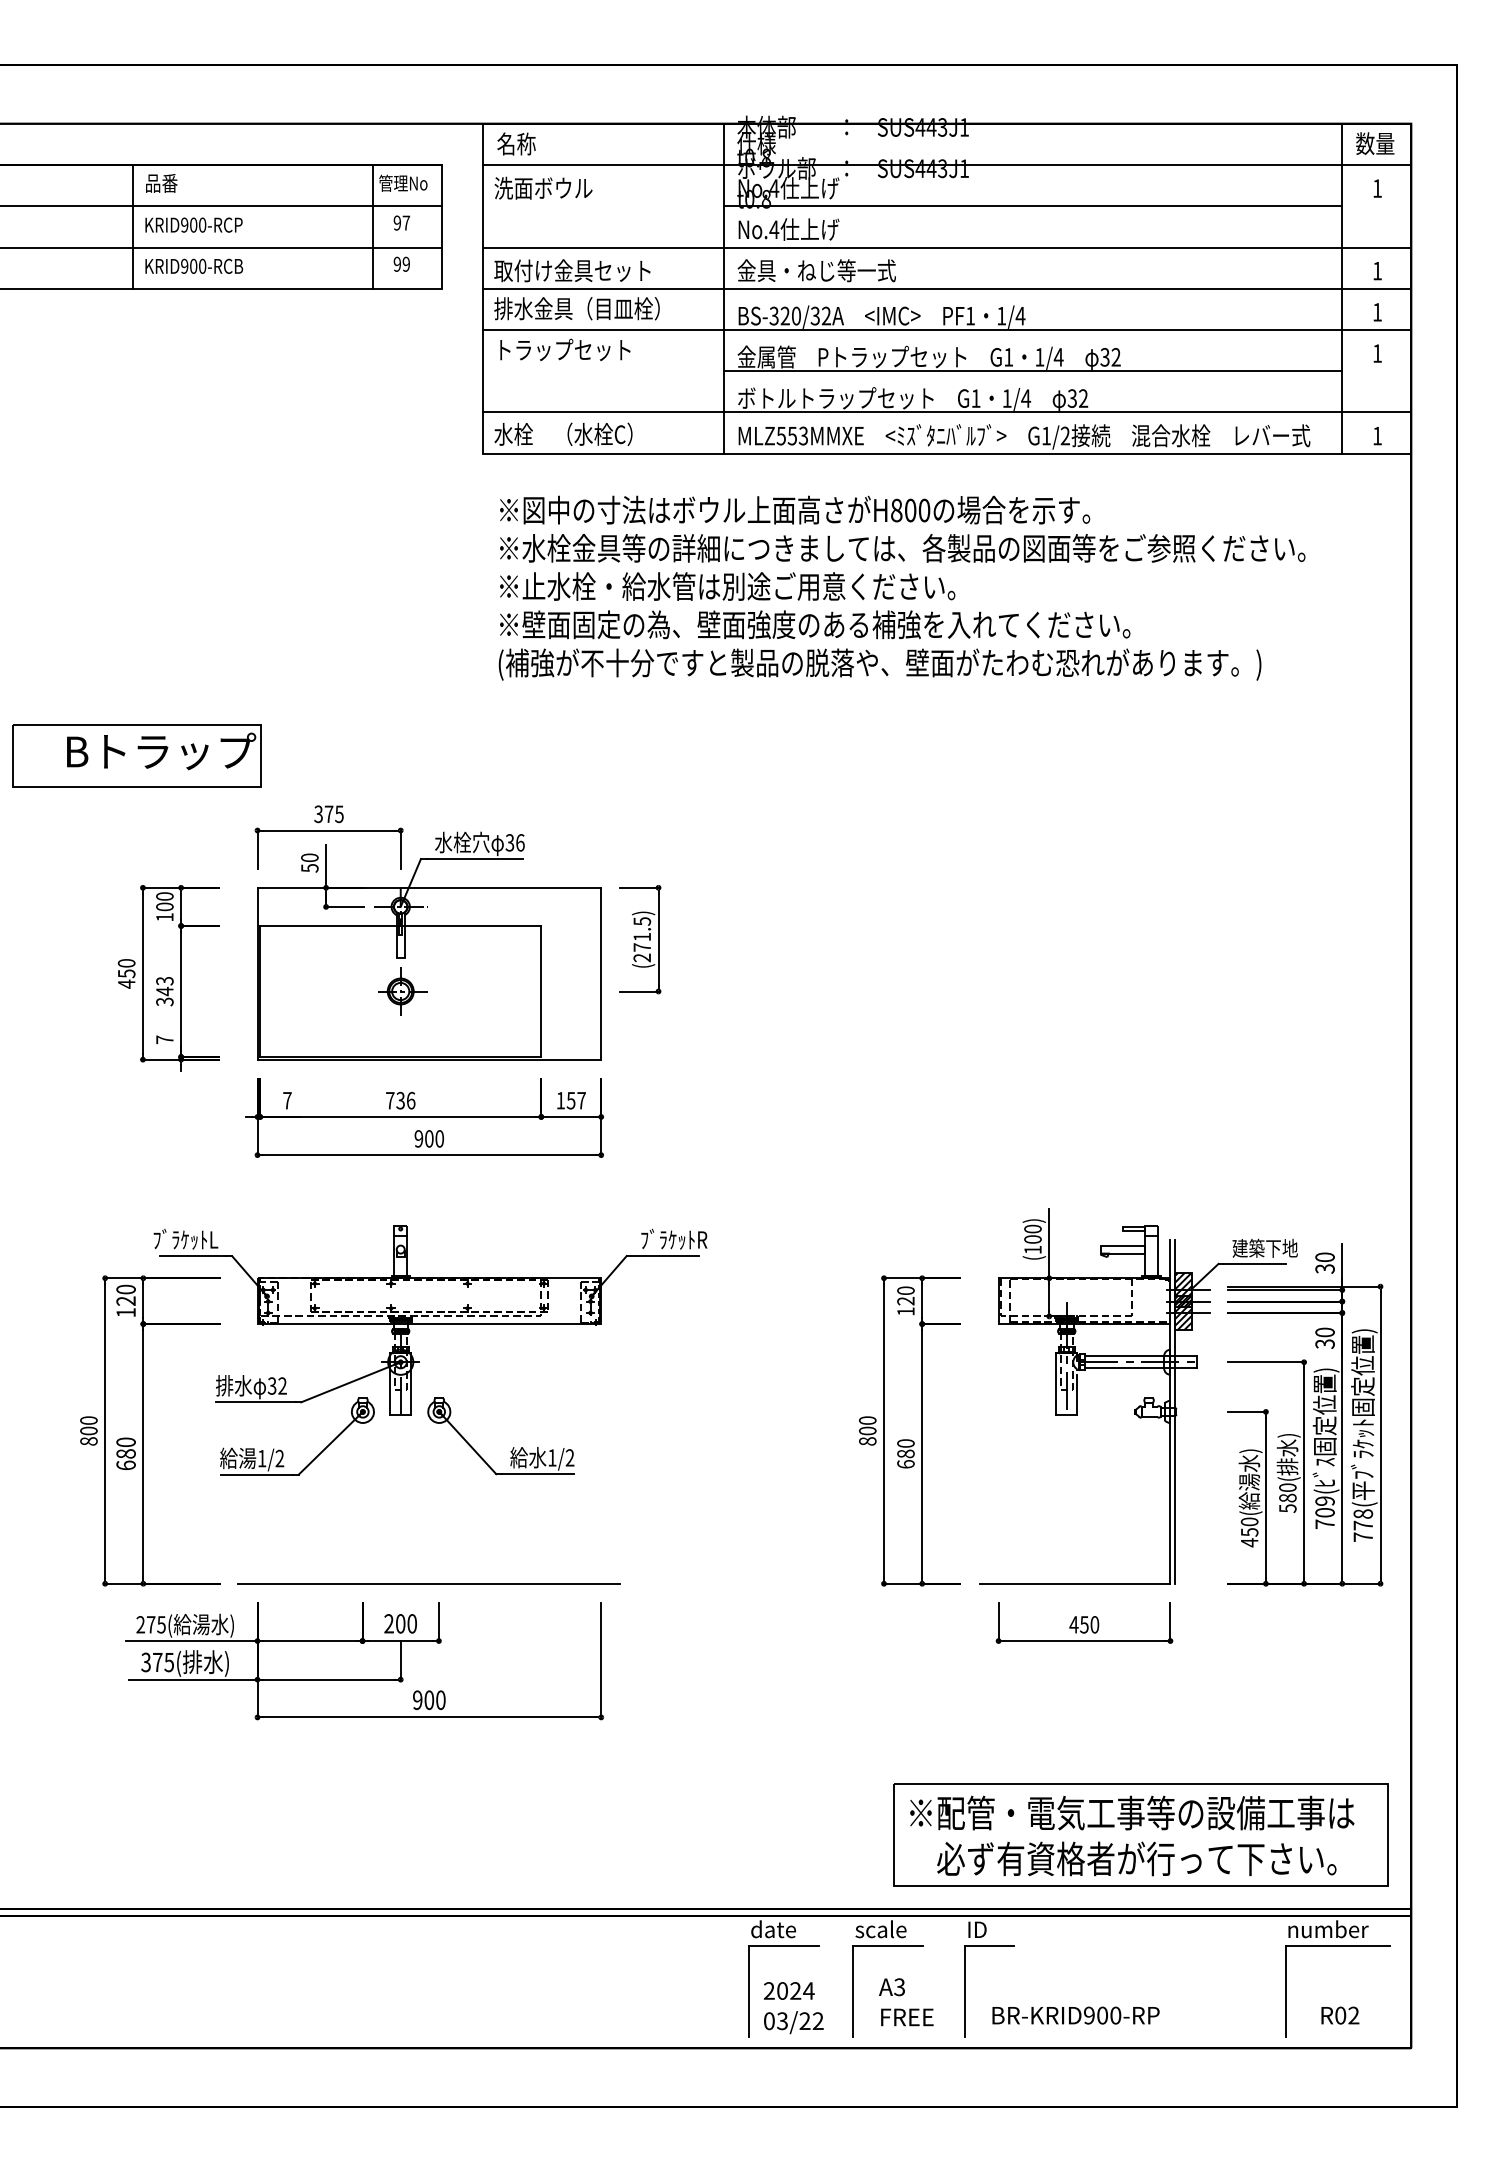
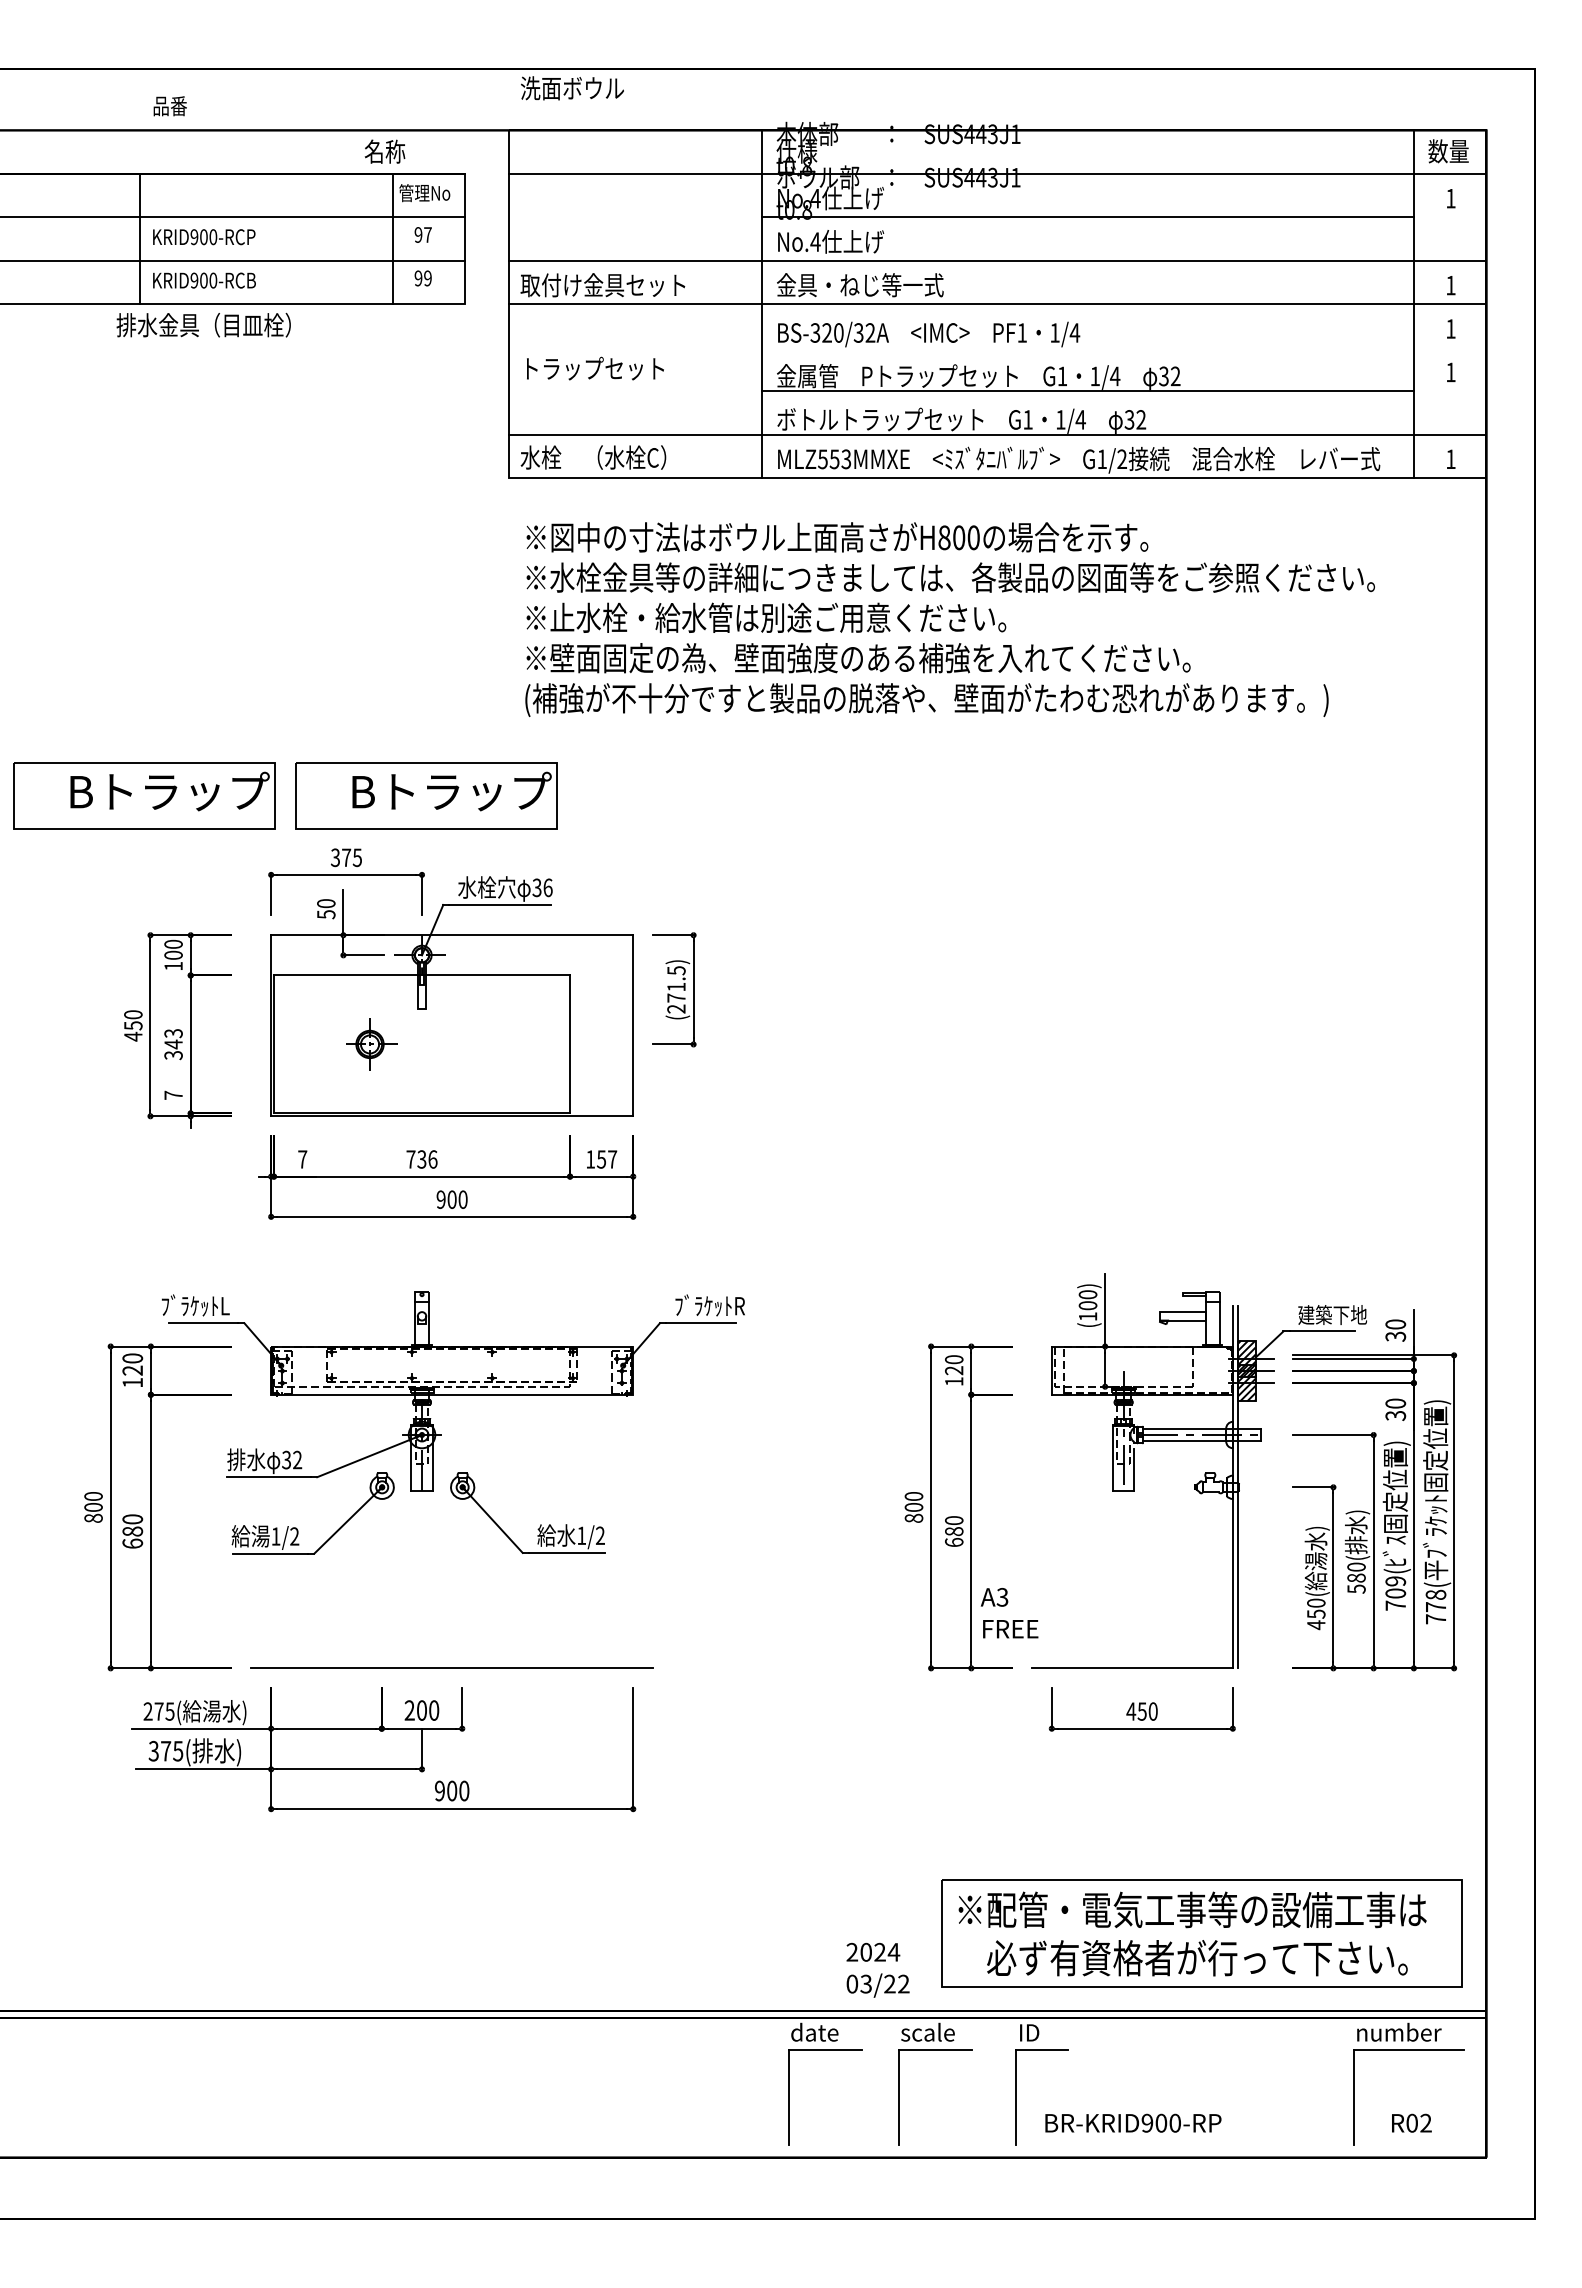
text: (516, 143) -> (384, 151), moved
text: (161, 183) -> (169, 106), moved
text: (543, 188) -> (572, 88), moved
text: (576, 308) -> (203, 324), moved
line: (947, 329) -> (997, 347), removed
part: (404, 755) -> (426, 795), added
part: (402, 991) -> (371, 1044), moved
text: (906, 2002) -> (1009, 1613), moved
text: (793, 2007) -> (877, 1969), moved

